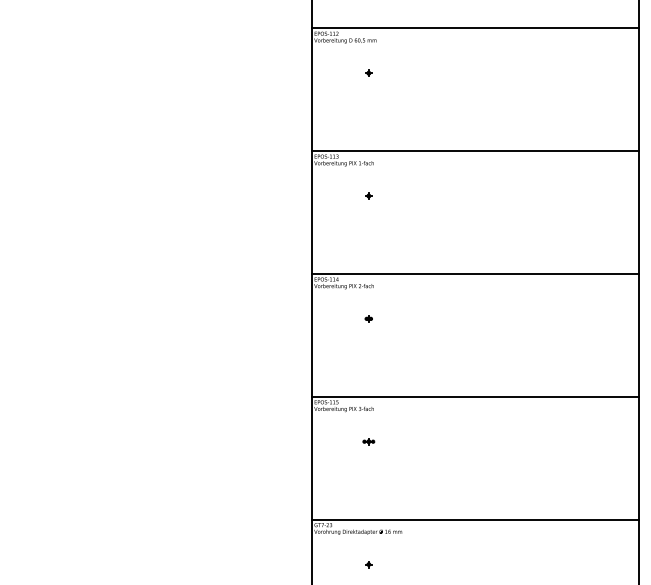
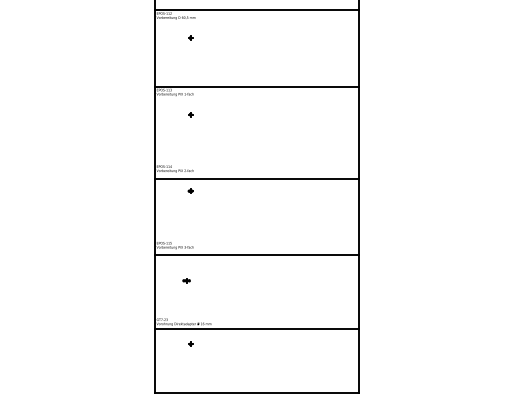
line: (474, 274) -> (256, 179), moved
line: (474, 396) -> (256, 254), moved
part: (368, 441) -> (186, 280), moved
line: (474, 519) -> (256, 329), moved

